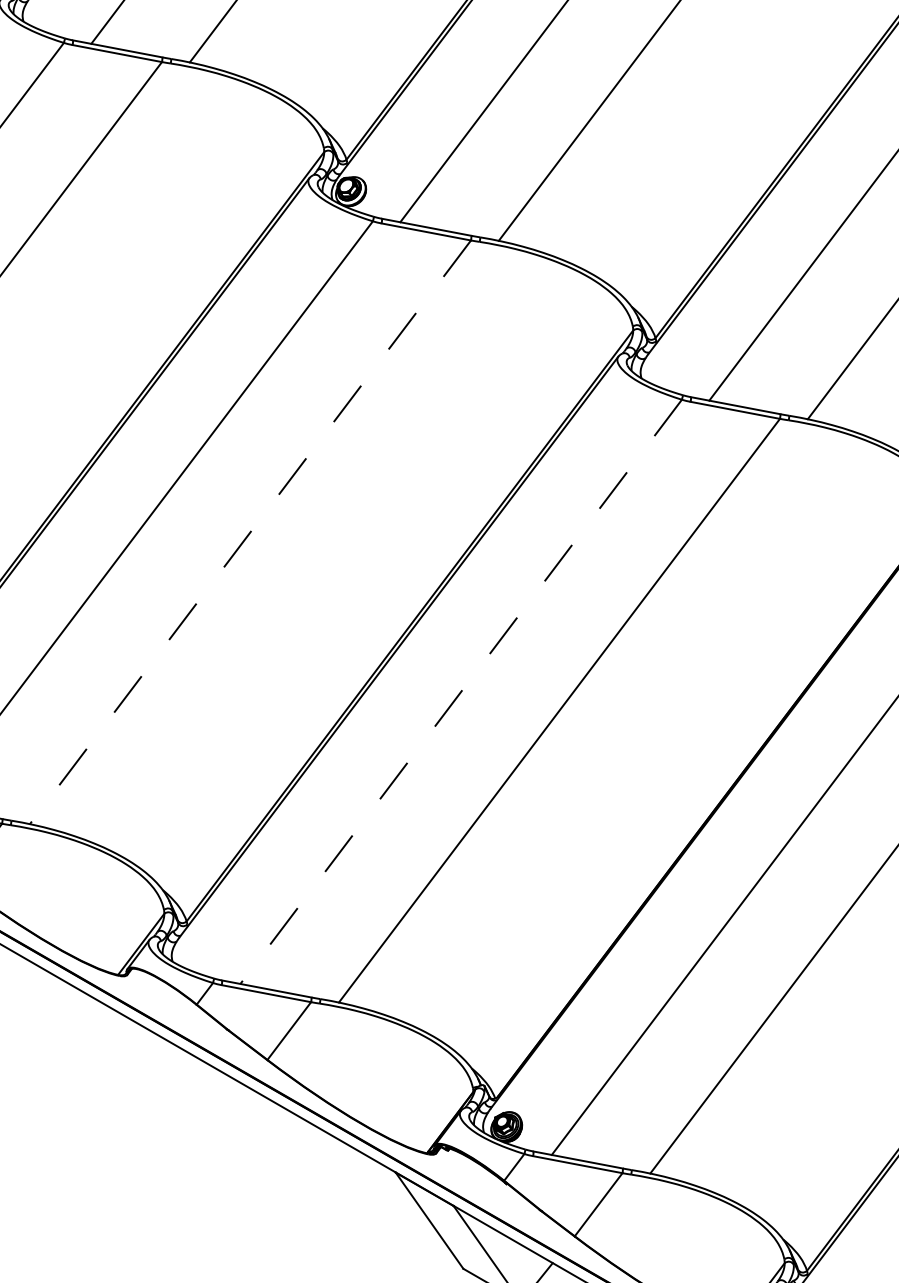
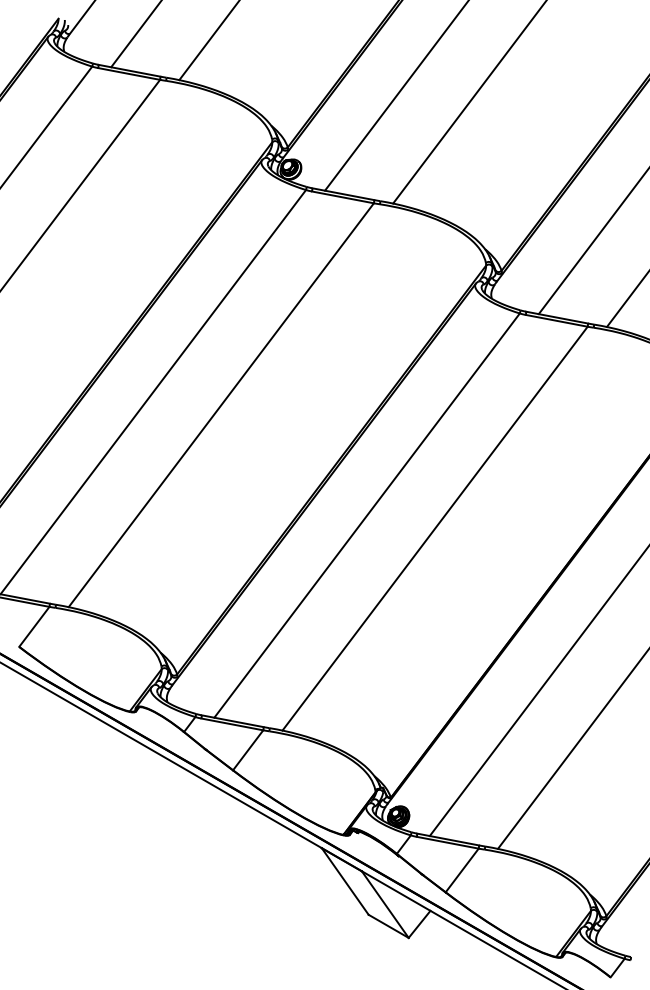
line: (250, 532) -> (221, 405), dashed -> solid
line: (460, 693) -> (366, 516), dashed -> solid

